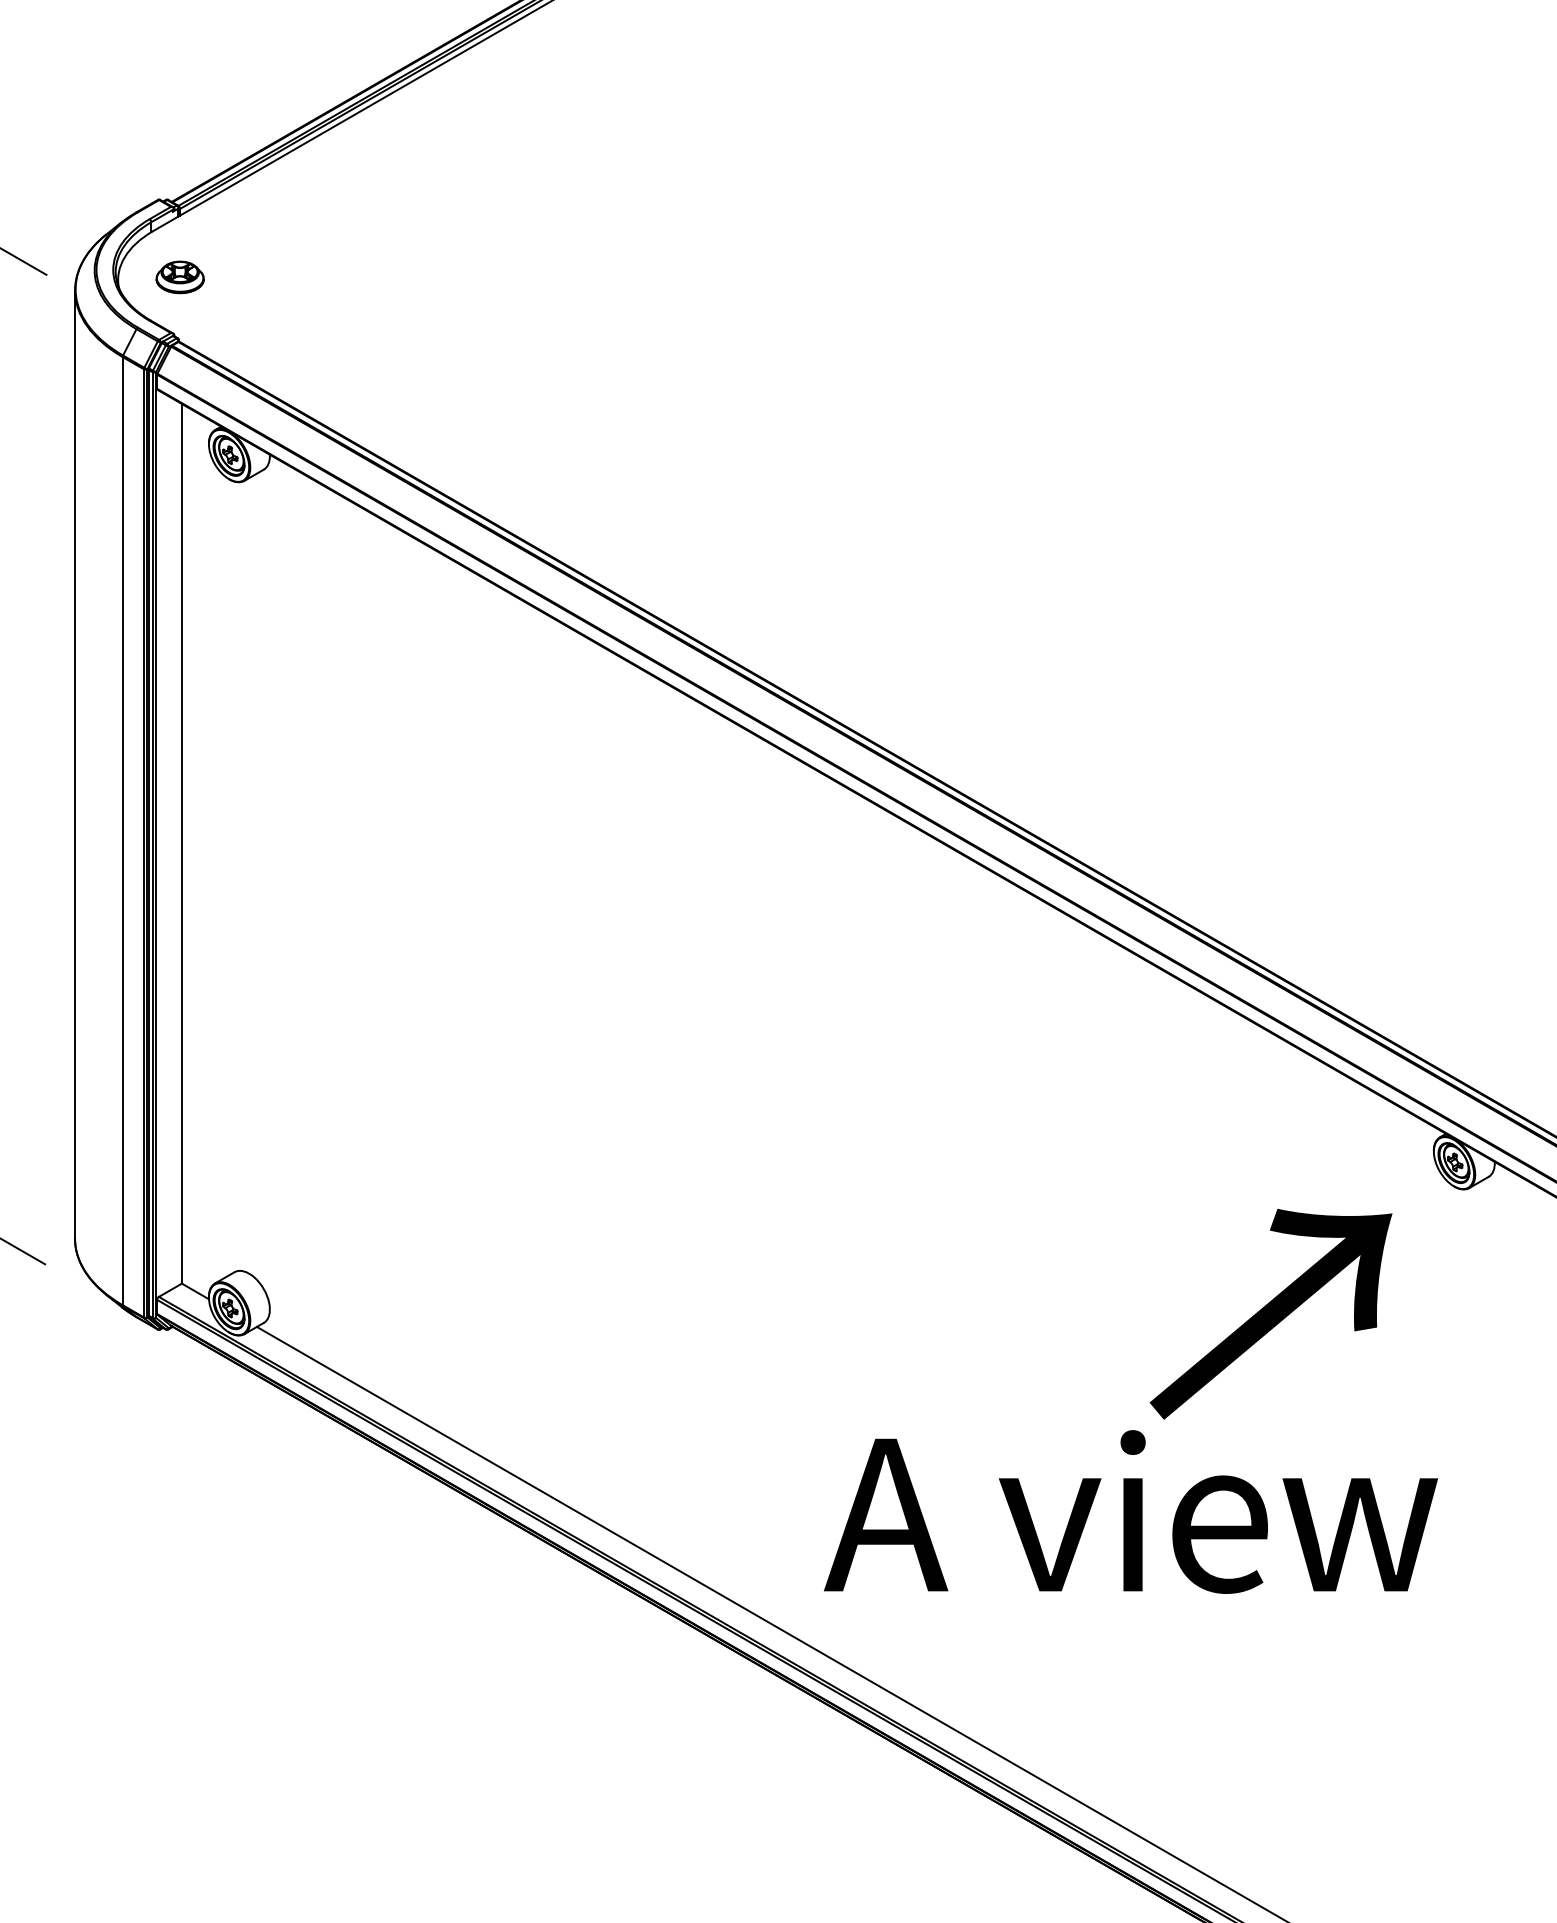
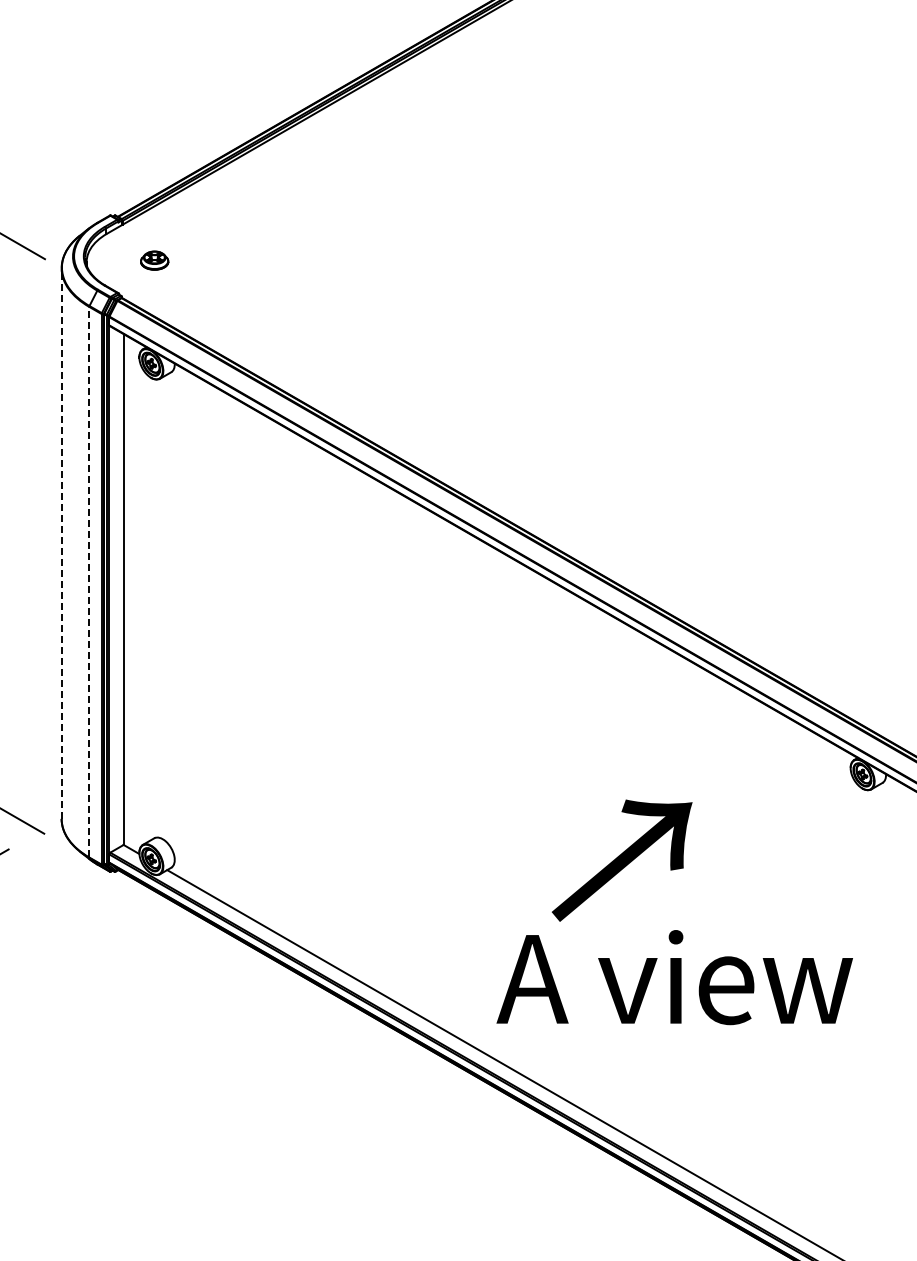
part: (179, 277) -> (154, 260), moved
line: (74, 764) -> (61, 543), solid -> dashed
line: (123, 829) -> (89, 581), solid -> dashed
text: (1269, 1313) -> (621, 860), moved

